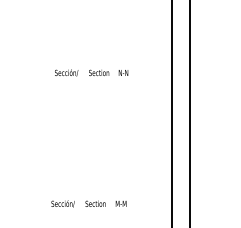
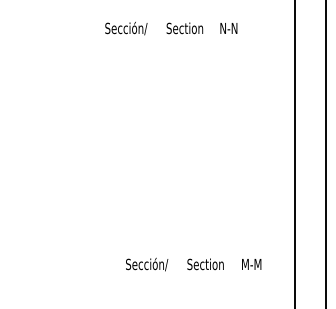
text: (91, 72) -> (171, 27), moved
text: (88, 203) -> (192, 263), moved

